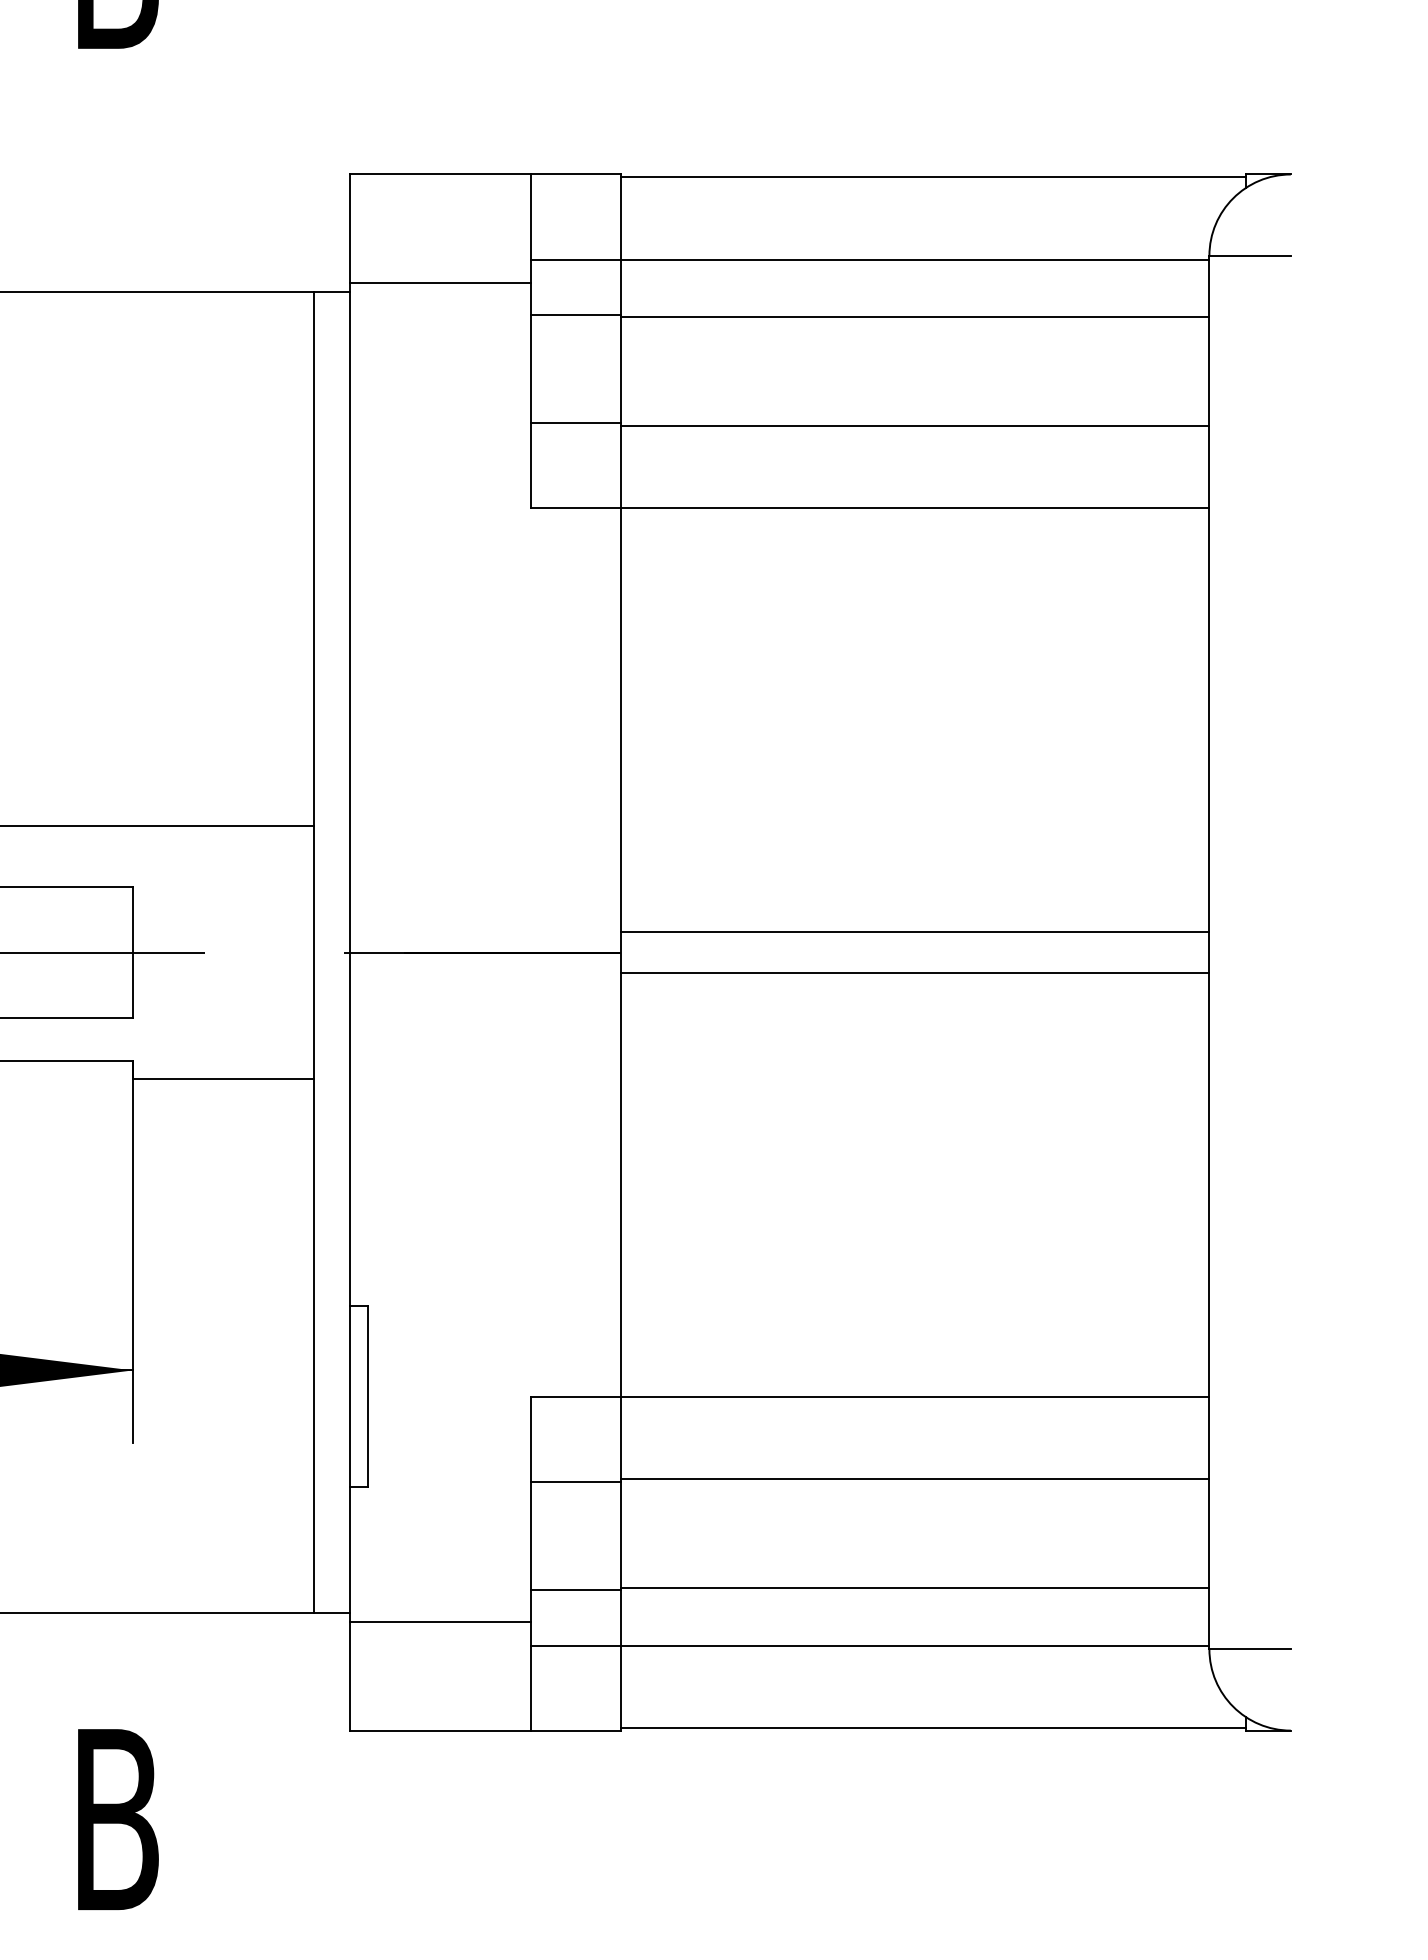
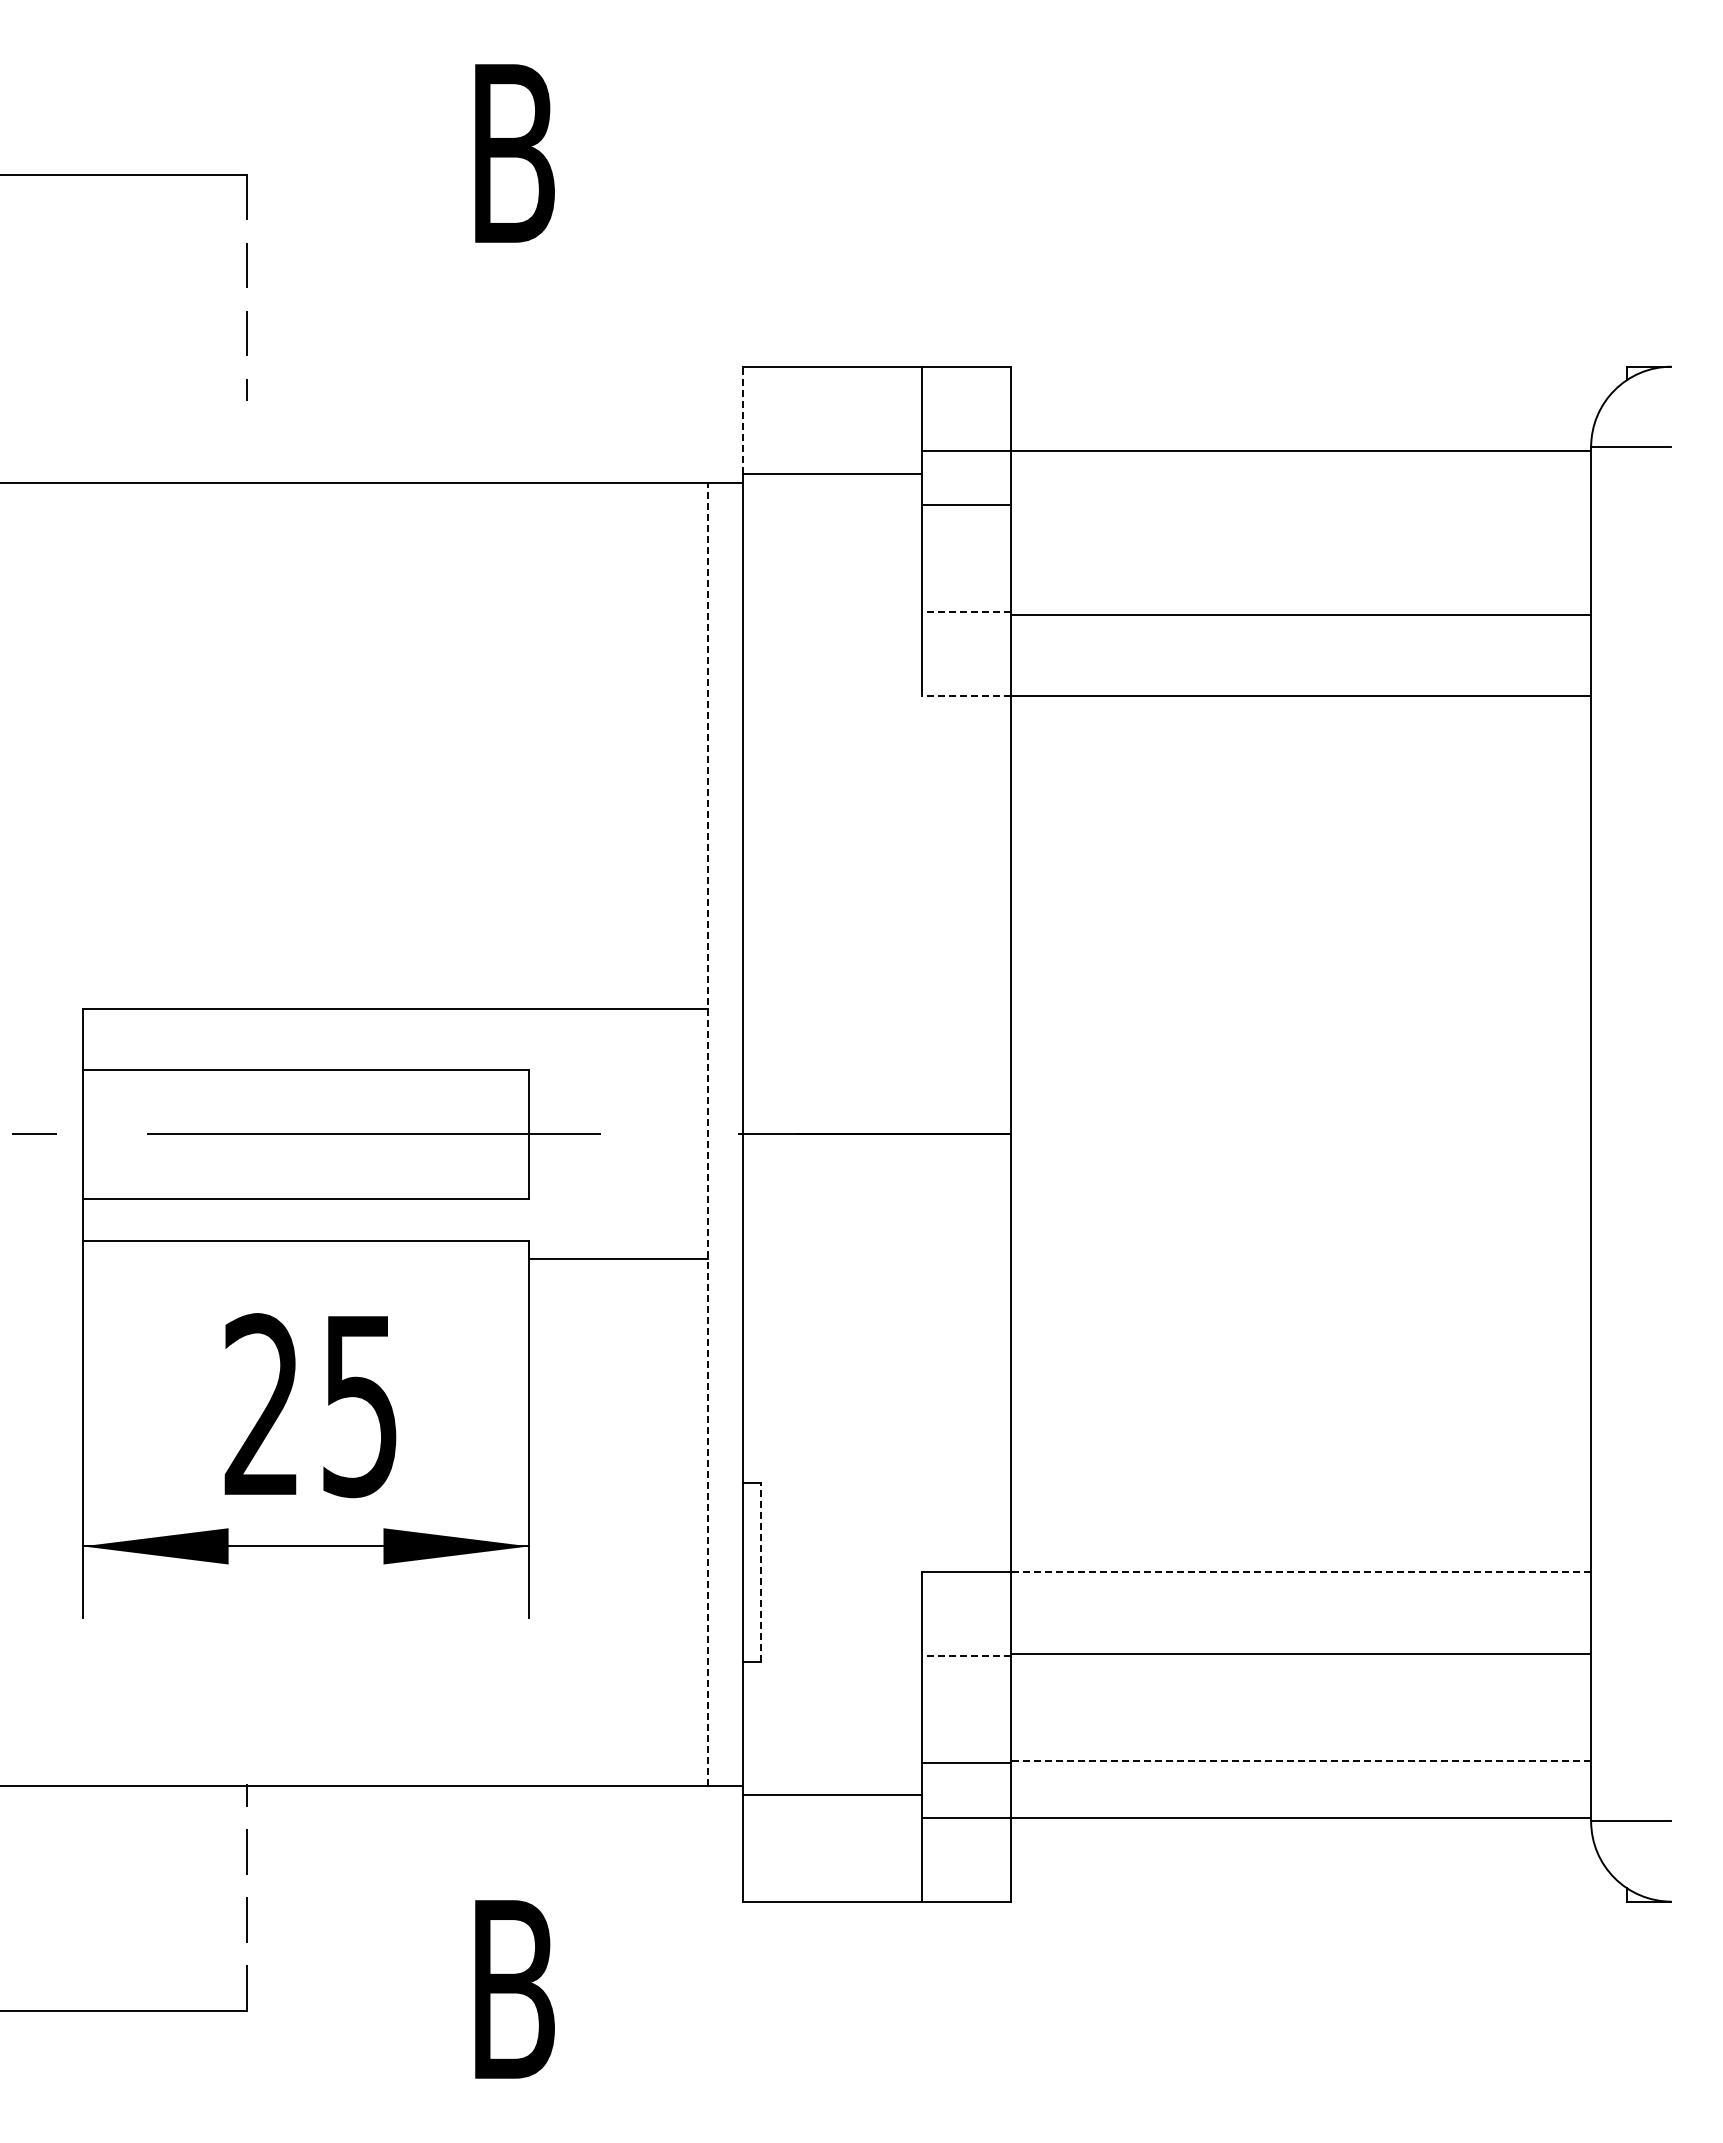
line: (933, 177) -> (1318, 369), removed
line: (350, 229) -> (743, 420), solid -> dashed
line: (915, 317) -> (1301, 507), removed
line: (576, 423) -> (966, 612), solid -> dashed
line: (576, 508) -> (966, 696), solid -> dashed
line: (915, 932) -> (1301, 1114), removed
line: (313, 952) -> (707, 1134), solid -> dashed
line: (915, 973) -> (1301, 1154), removed
line: (368, 1395) -> (761, 1571), solid -> dashed
line: (914, 1396) -> (1300, 1572), solid -> dashed
line: (576, 1482) -> (966, 1656), solid -> dashed
line: (914, 1587) -> (1300, 1760), solid -> dashed
line: (933, 1727) -> (1318, 1898), removed

